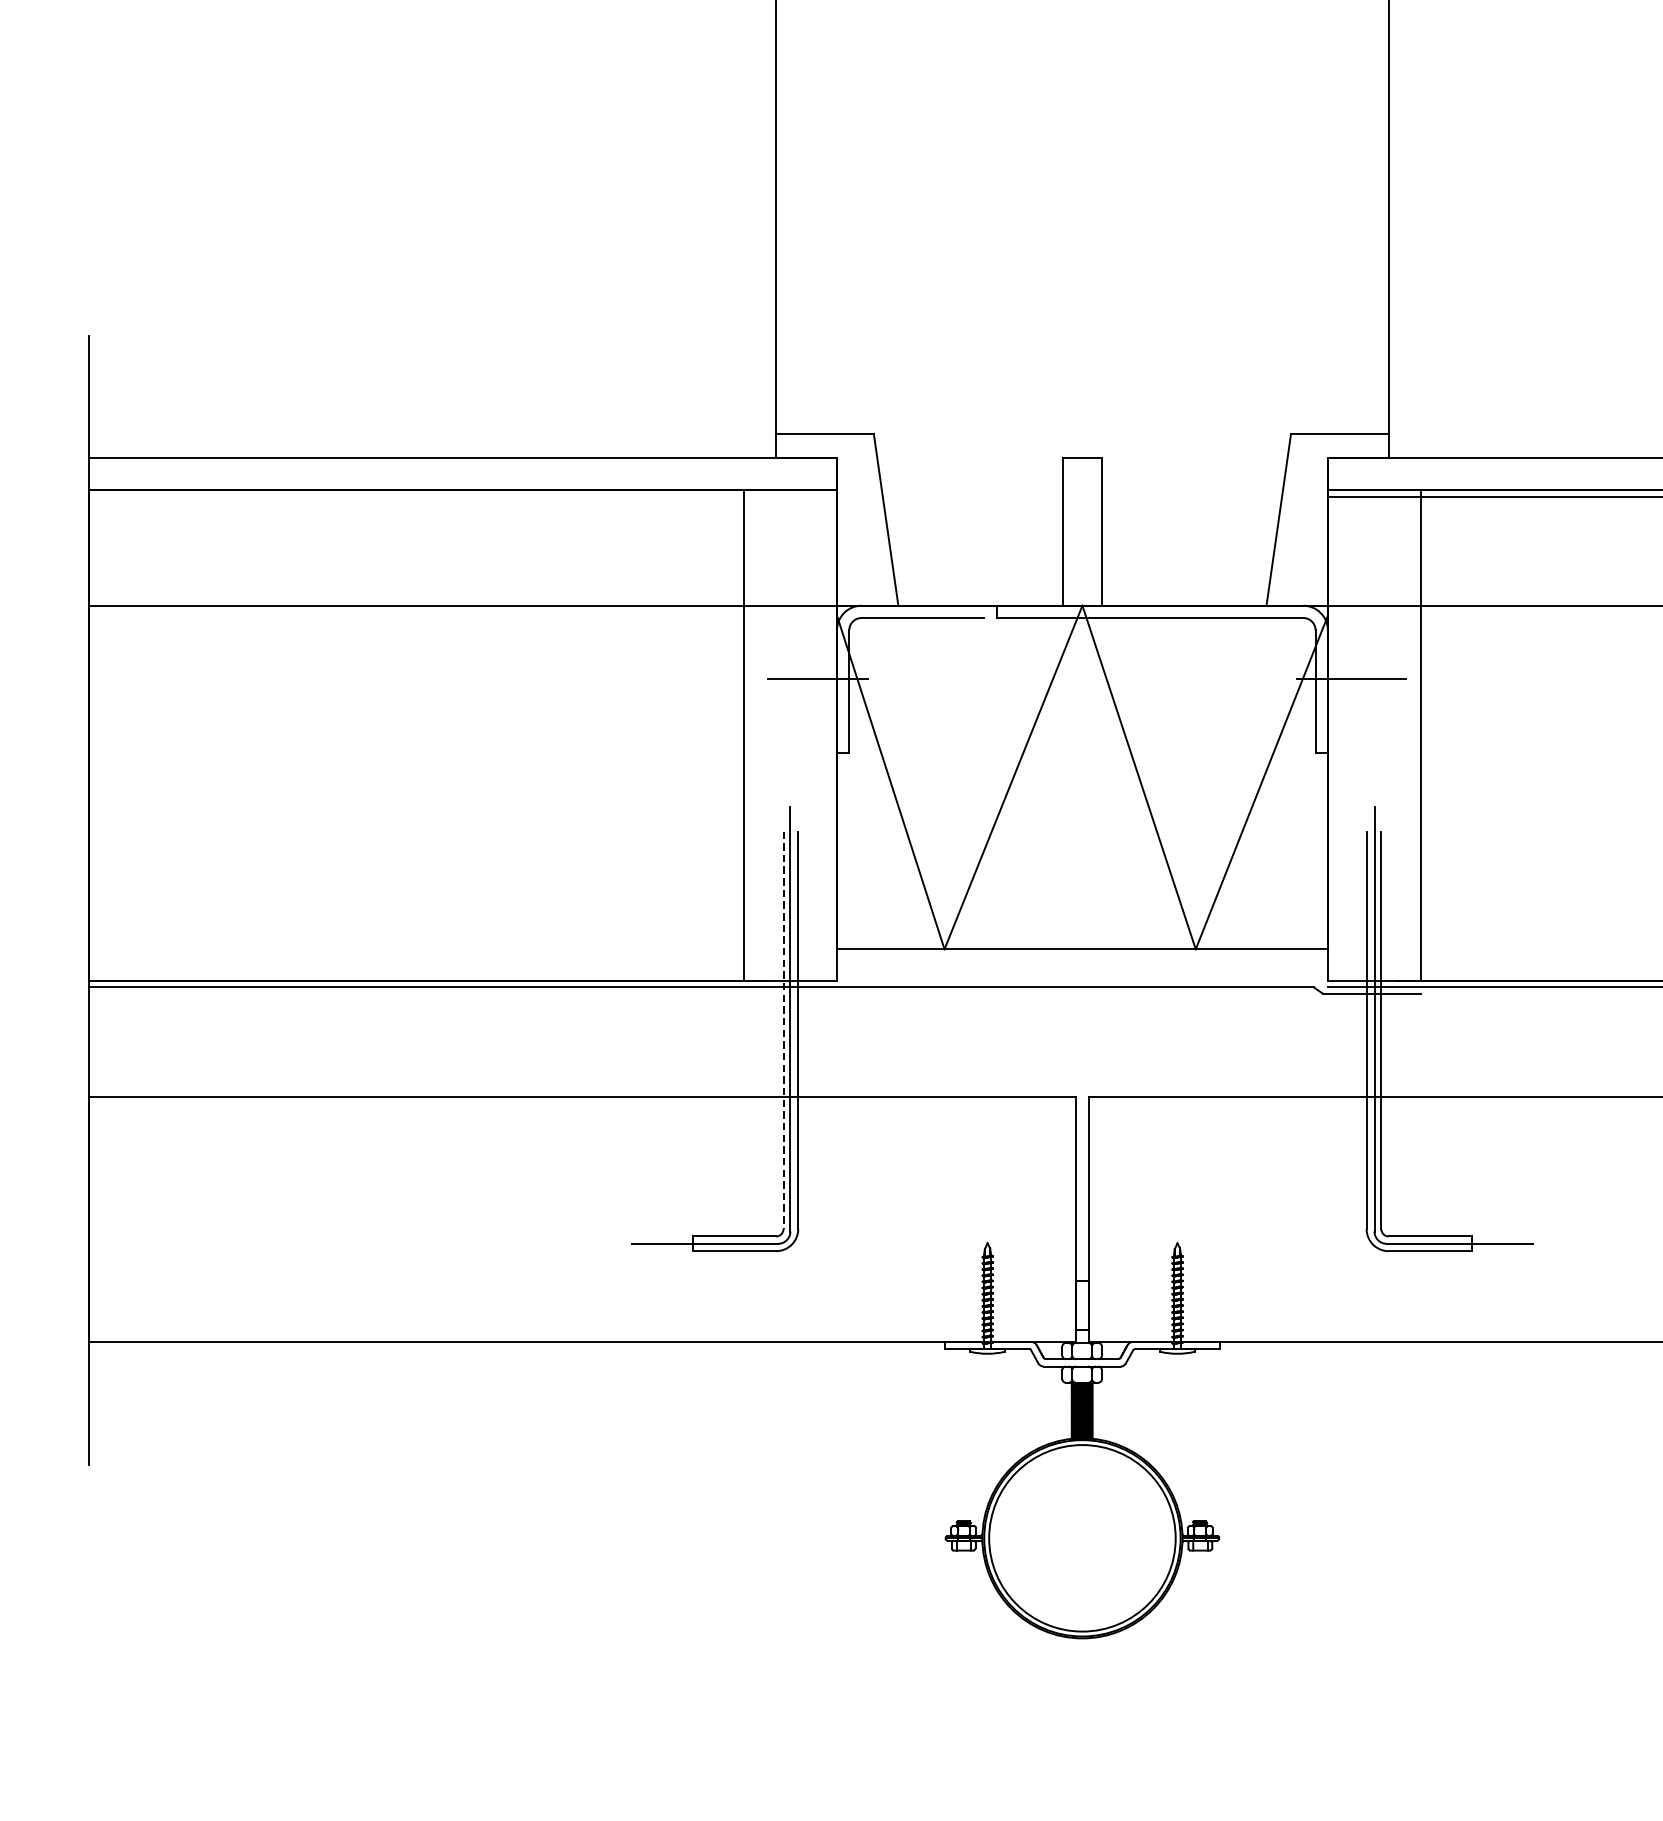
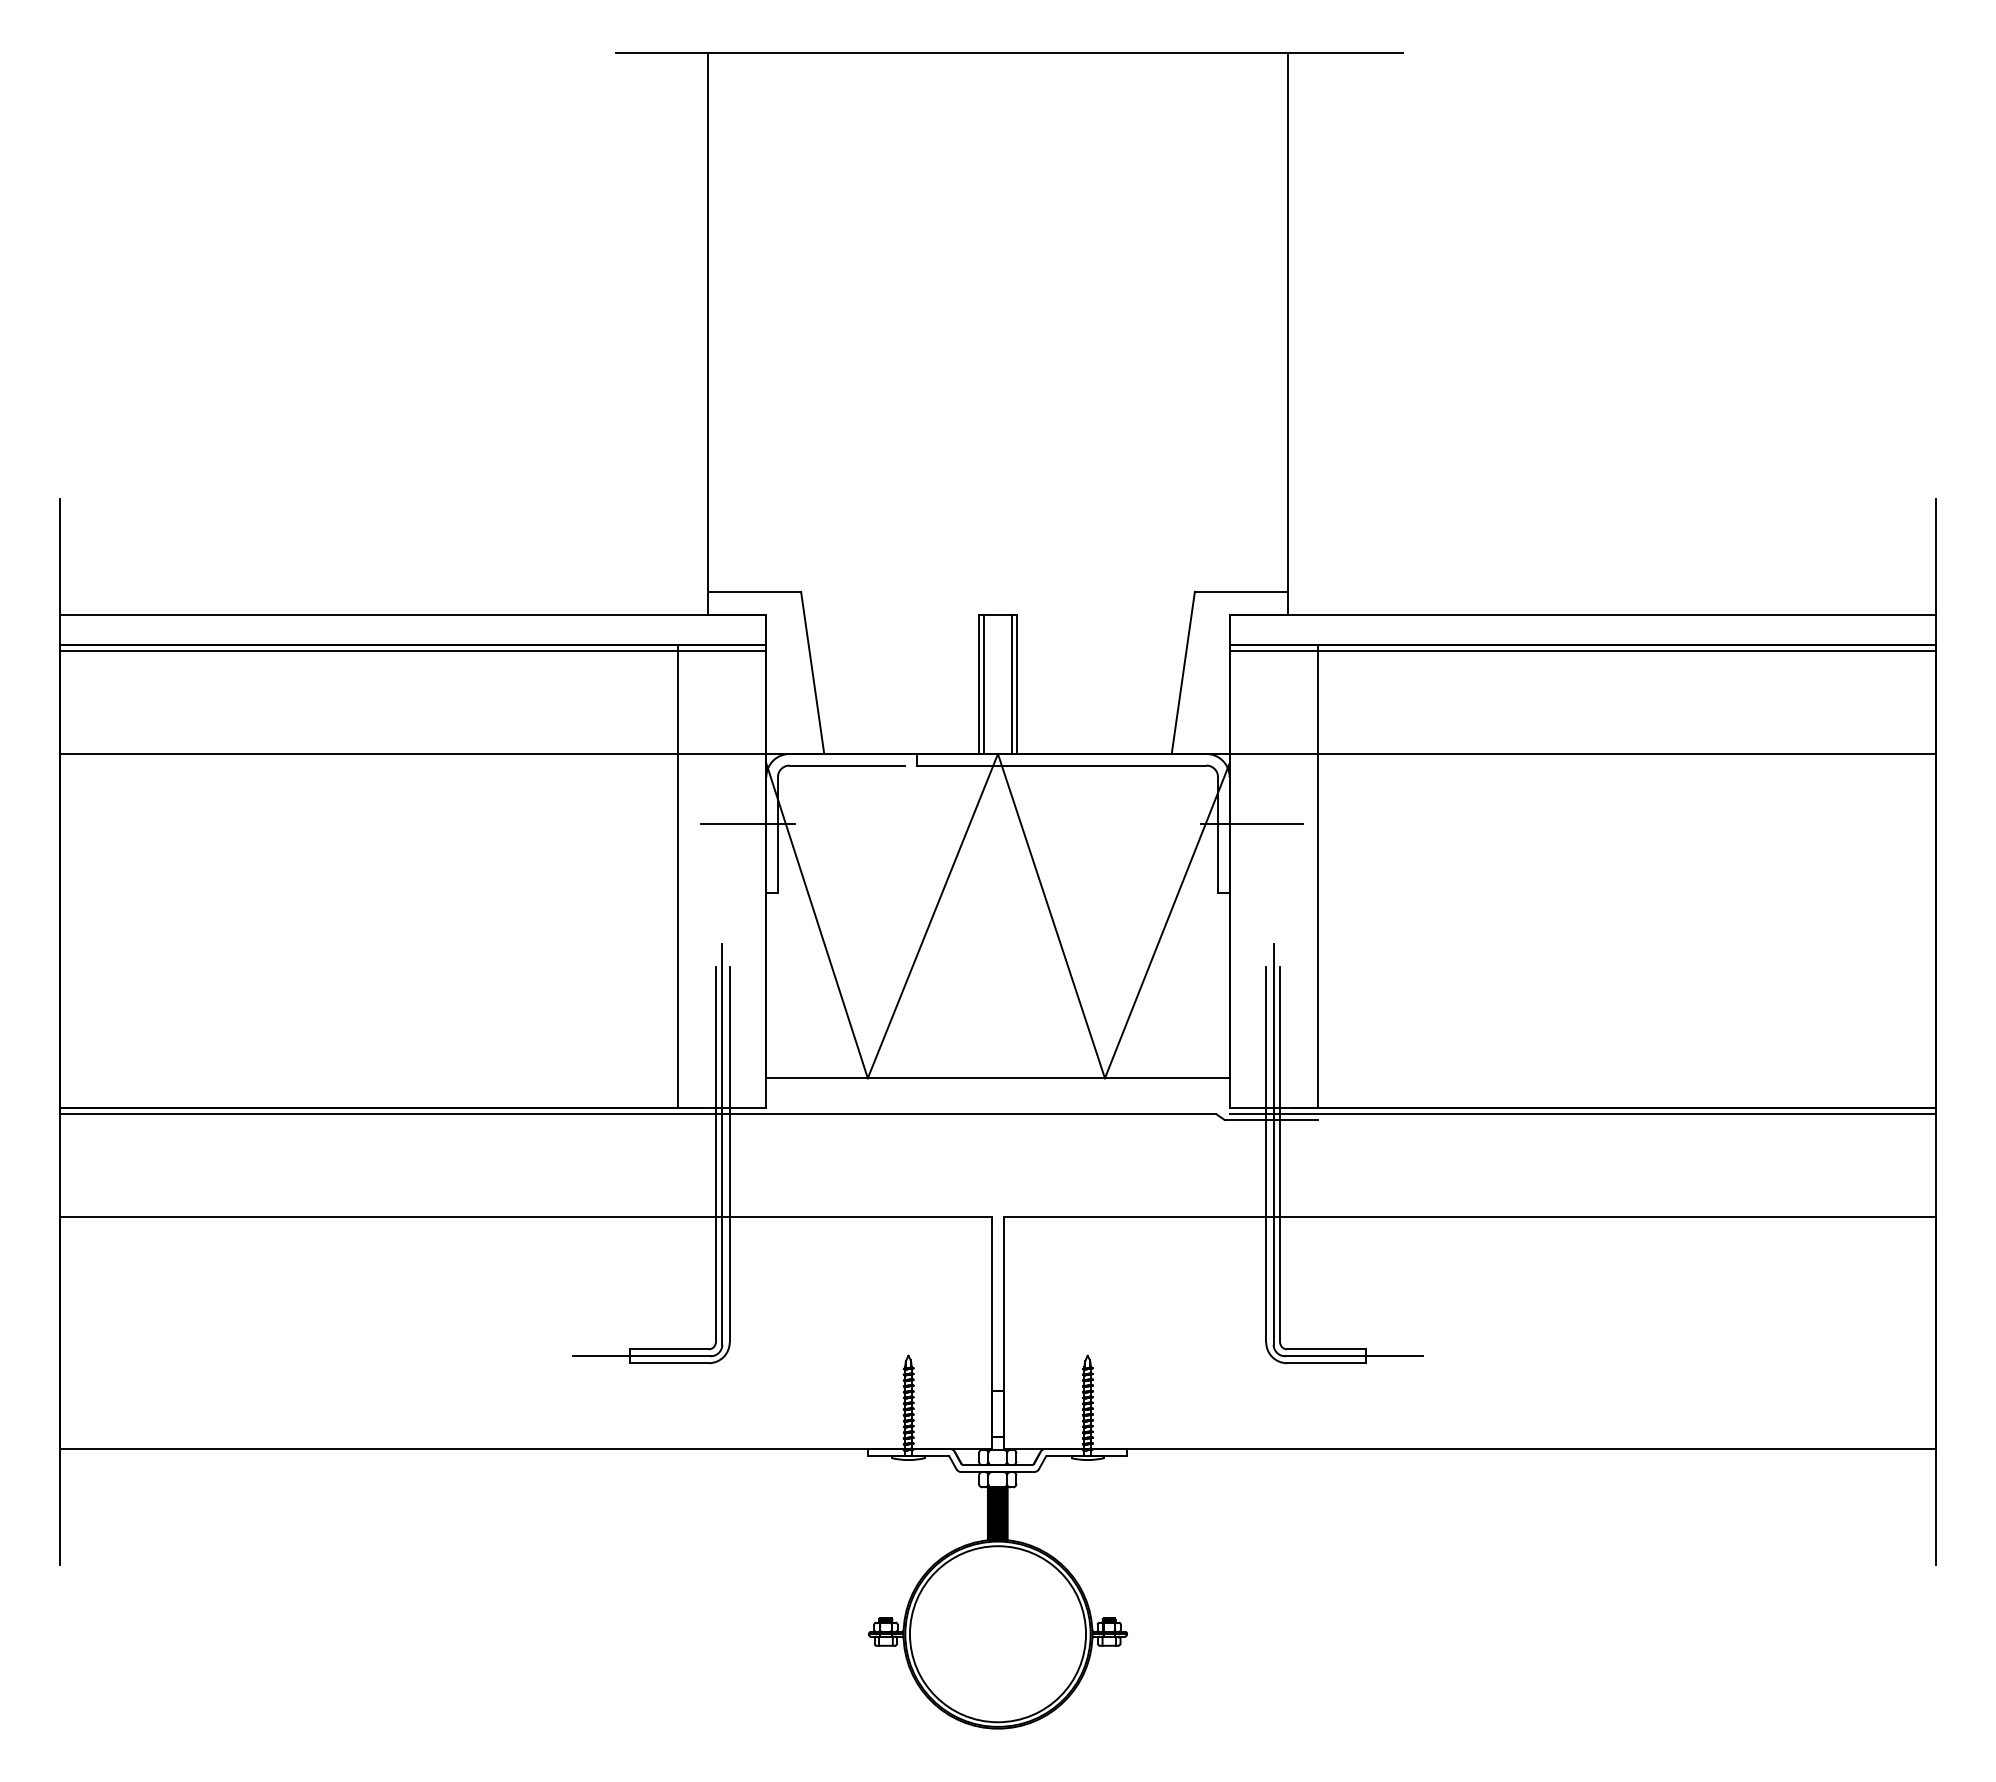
line: (462, 496) -> (412, 650), added
line: (1068, 532) -> (984, 684), added
line: (1096, 532) -> (1011, 684), added
line: (783, 1030) -> (715, 1154), dashed -> solid

